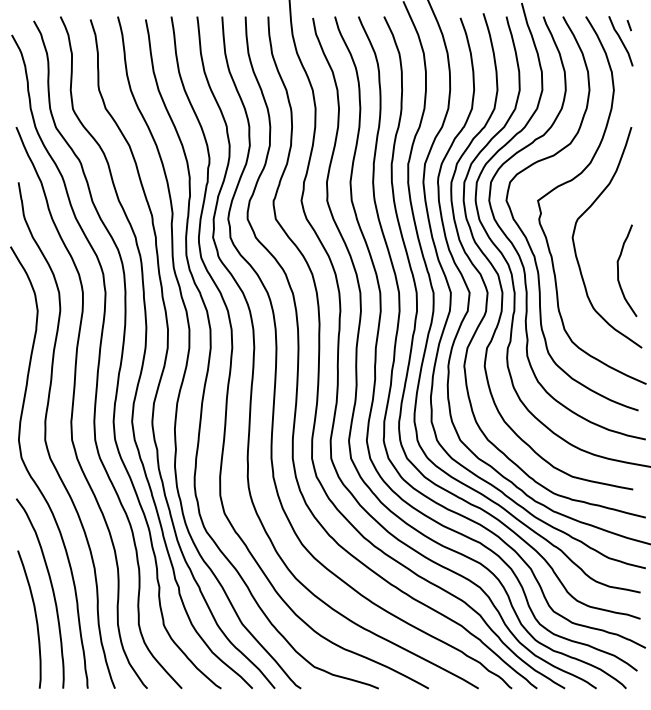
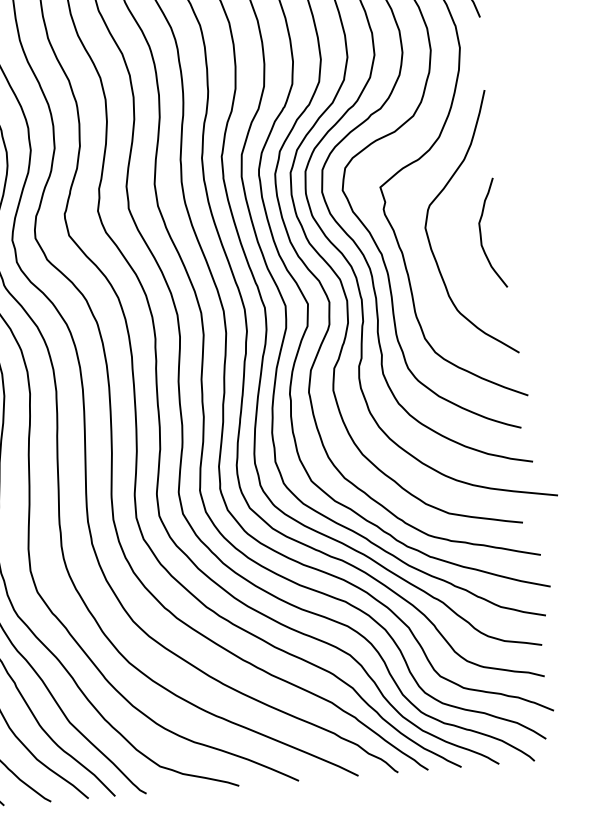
curve: (618, 270) -> (481, 233), moved

